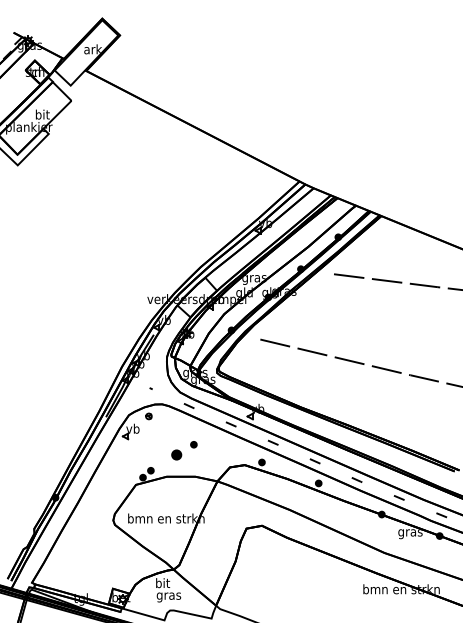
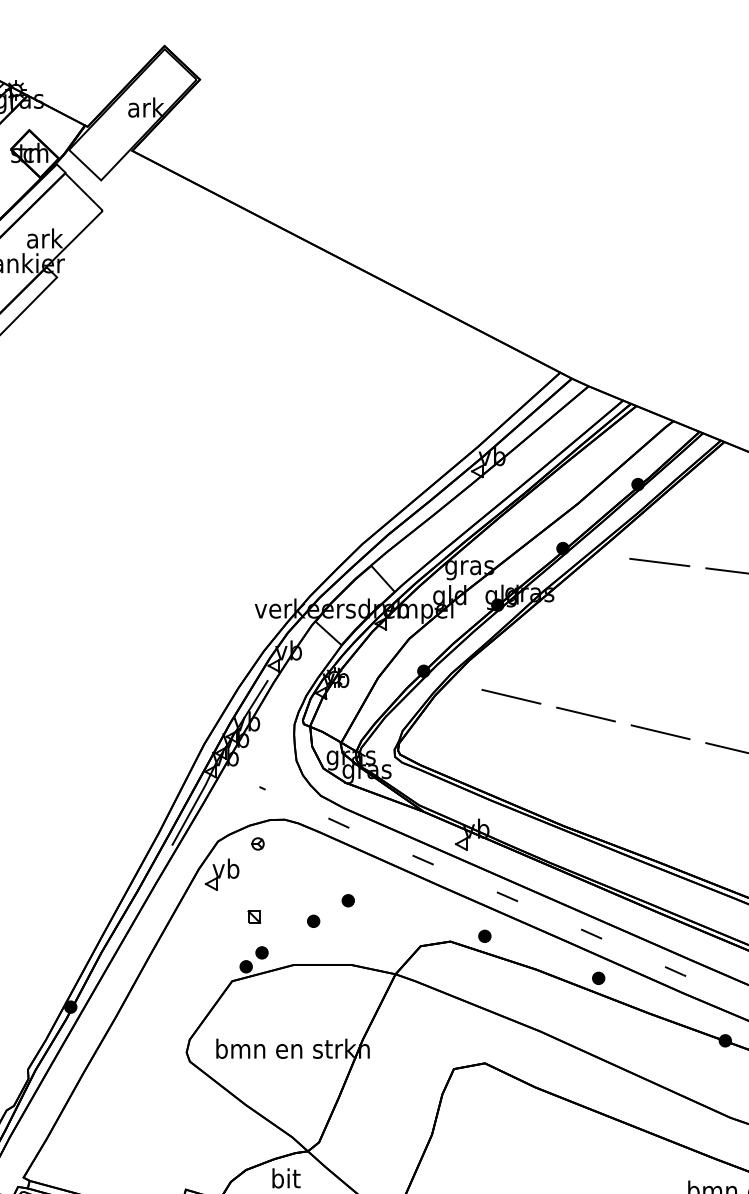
text: (42, 114) -> (44, 238), bit -> ark
part: (146, 452) -> (253, 916), added
part: (176, 454) -> (313, 920), size x0.62

